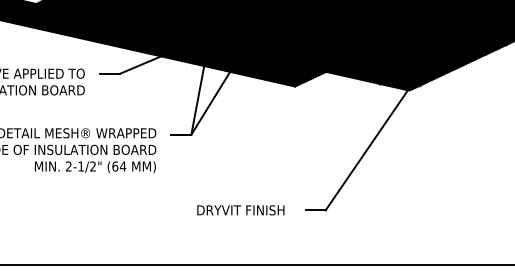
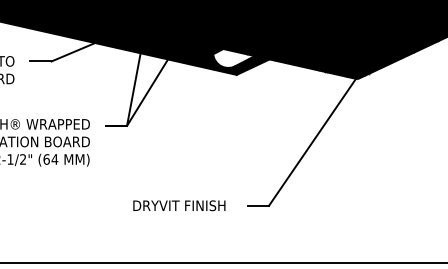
fill: (292, 70) -> (233, 57), removed

